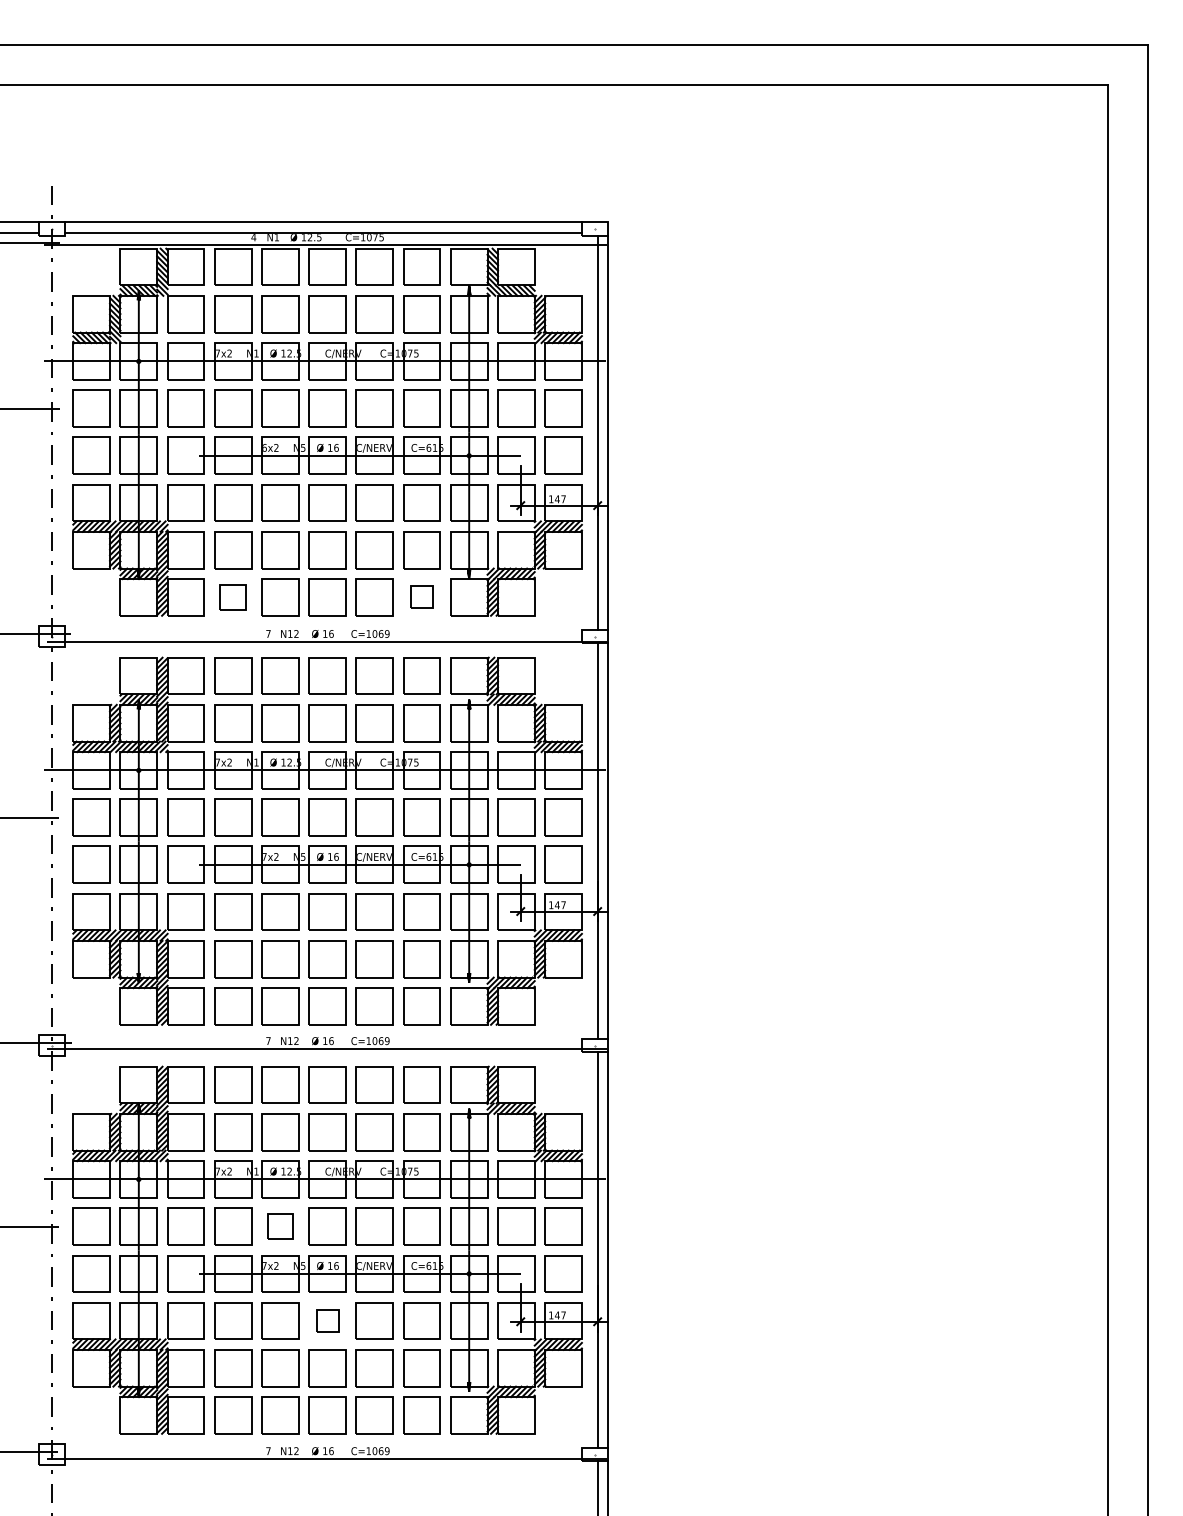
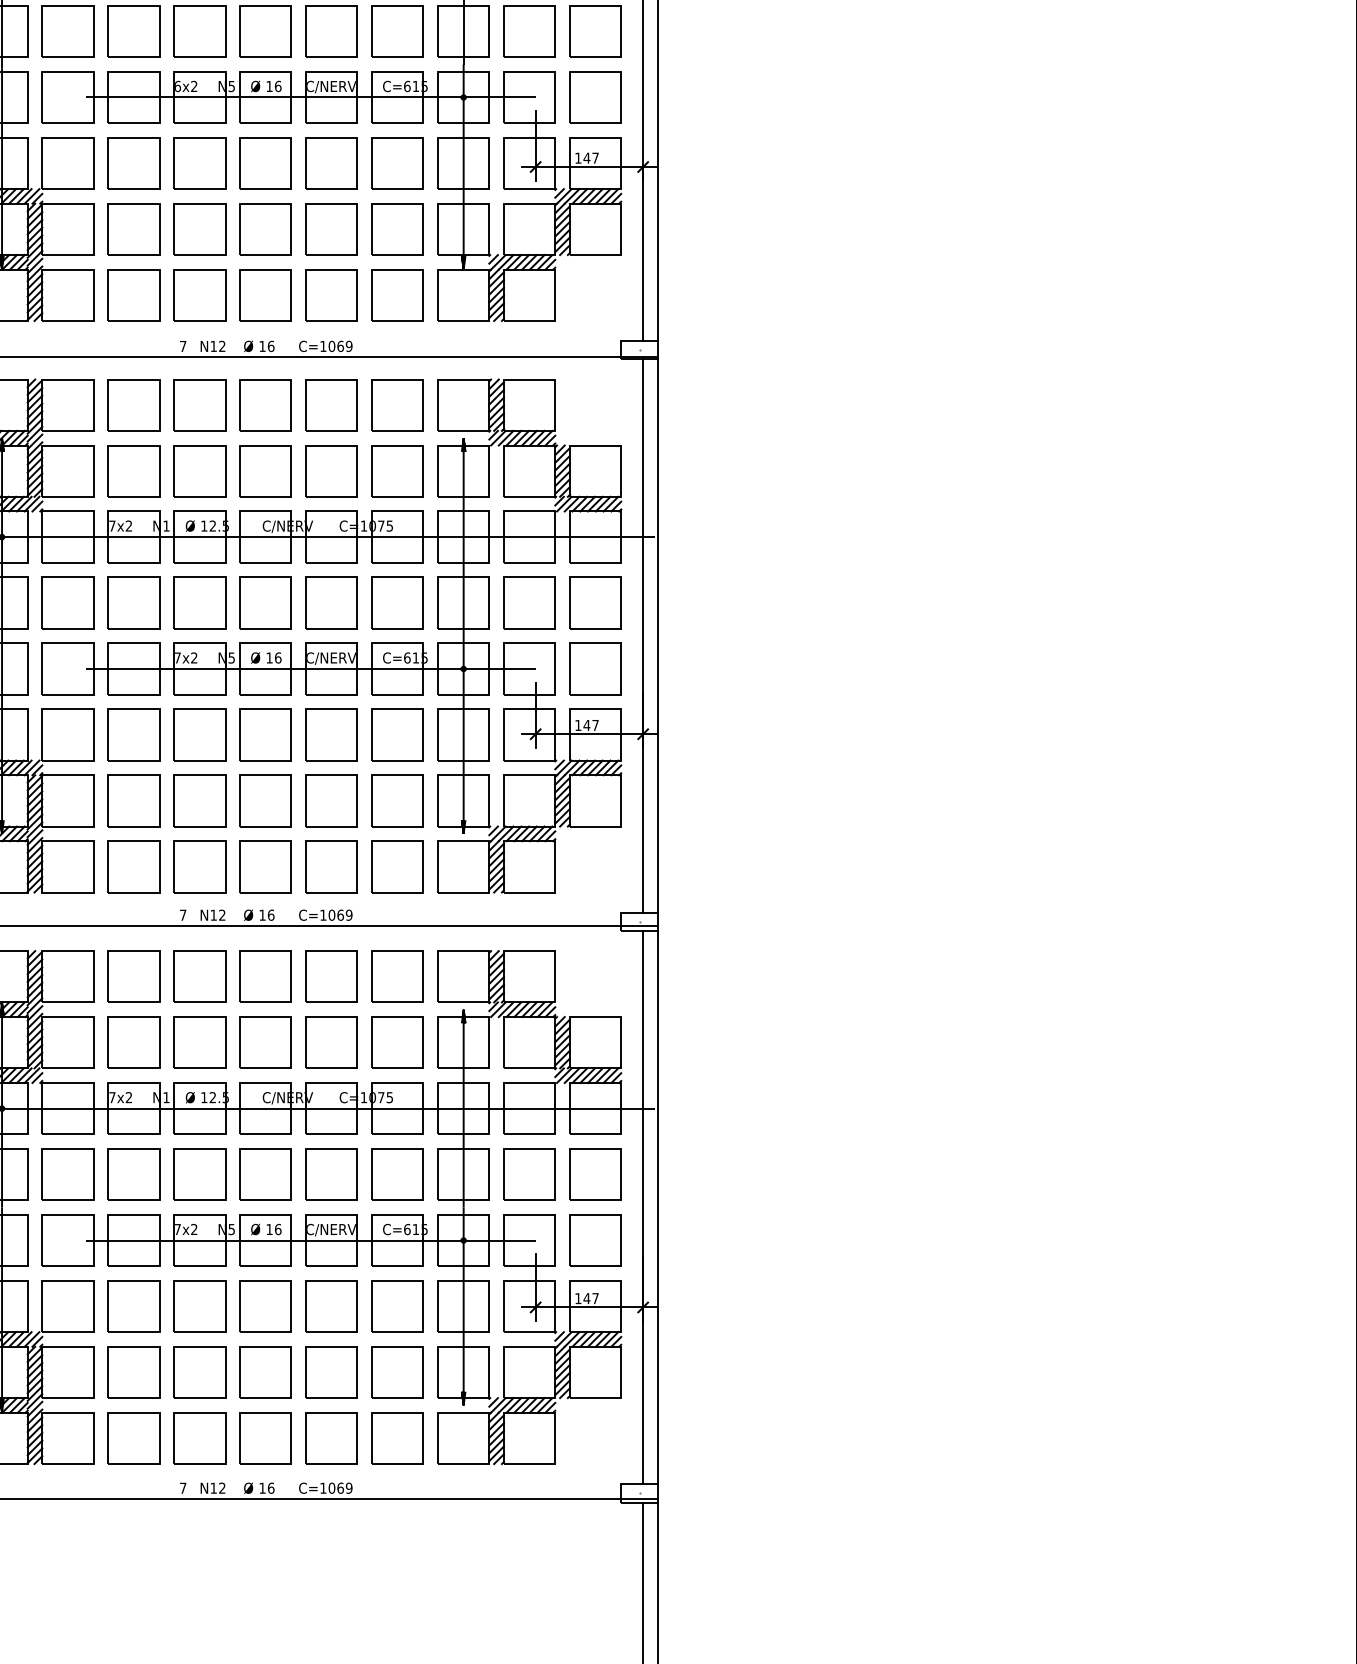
part: (233, 597) -> (134, 295), size x1.43
part: (421, 597) -> (397, 295), size x1.67
part: (280, 1226) -> (199, 1174), size x1.43
part: (327, 1320) -> (265, 1305), size x1.67

